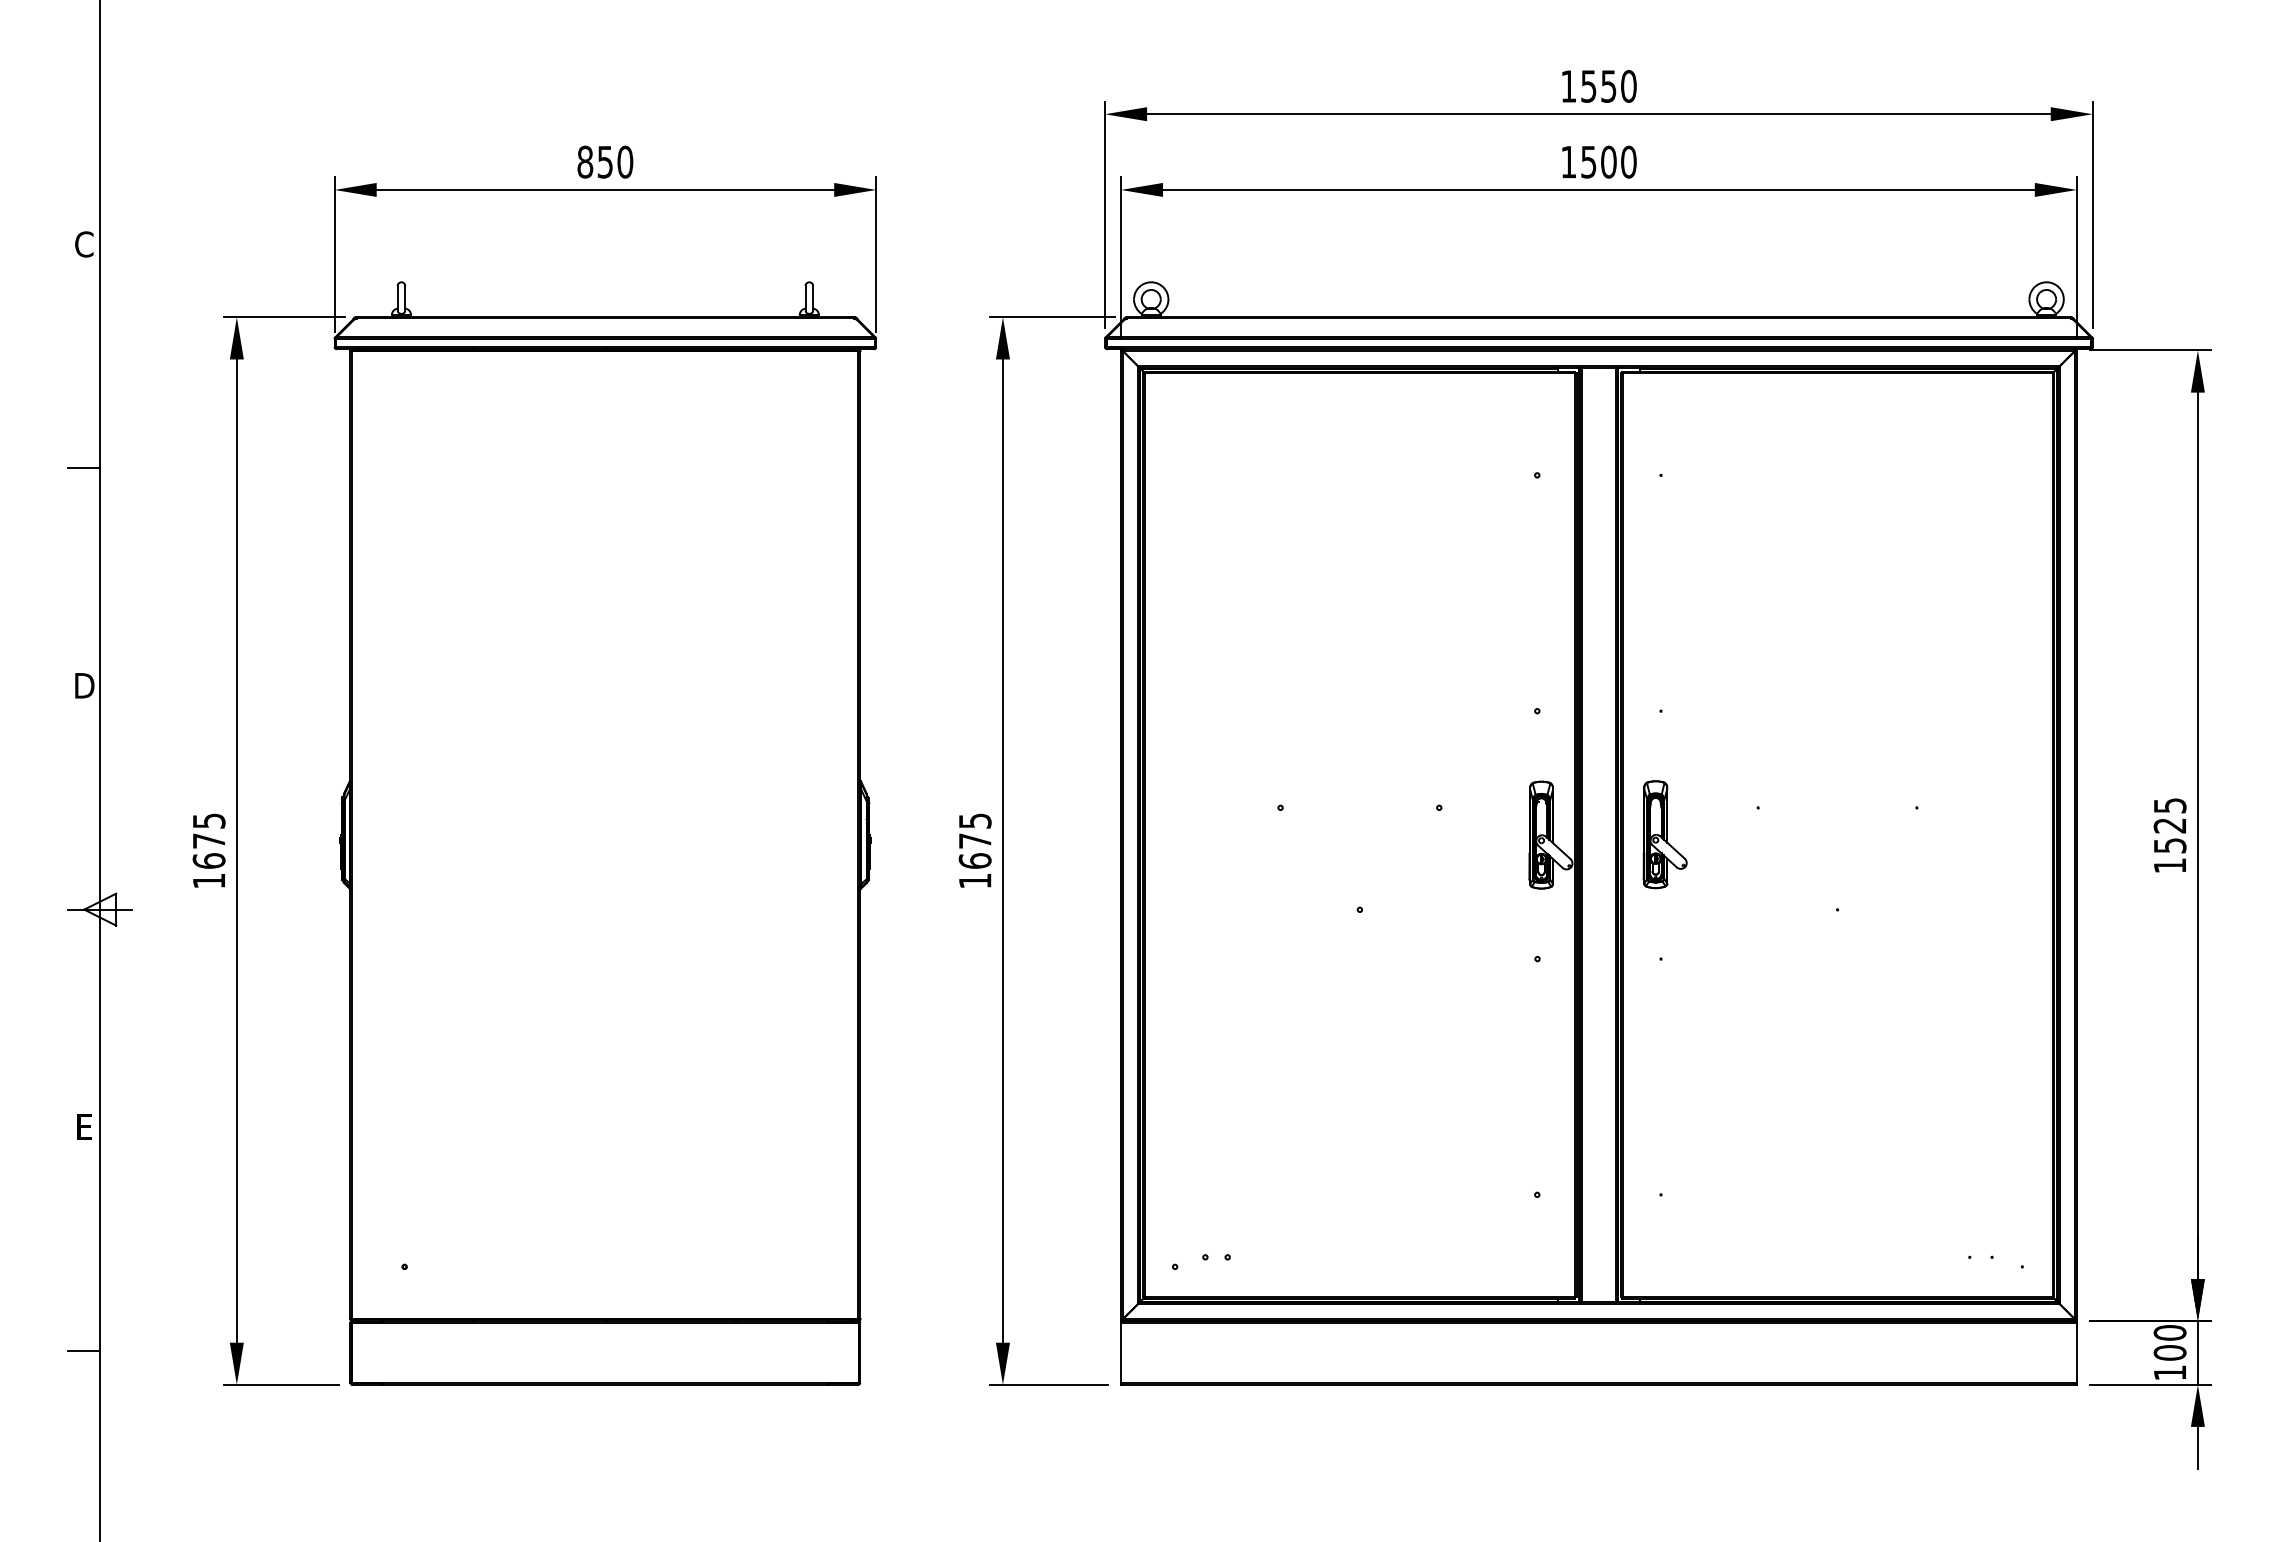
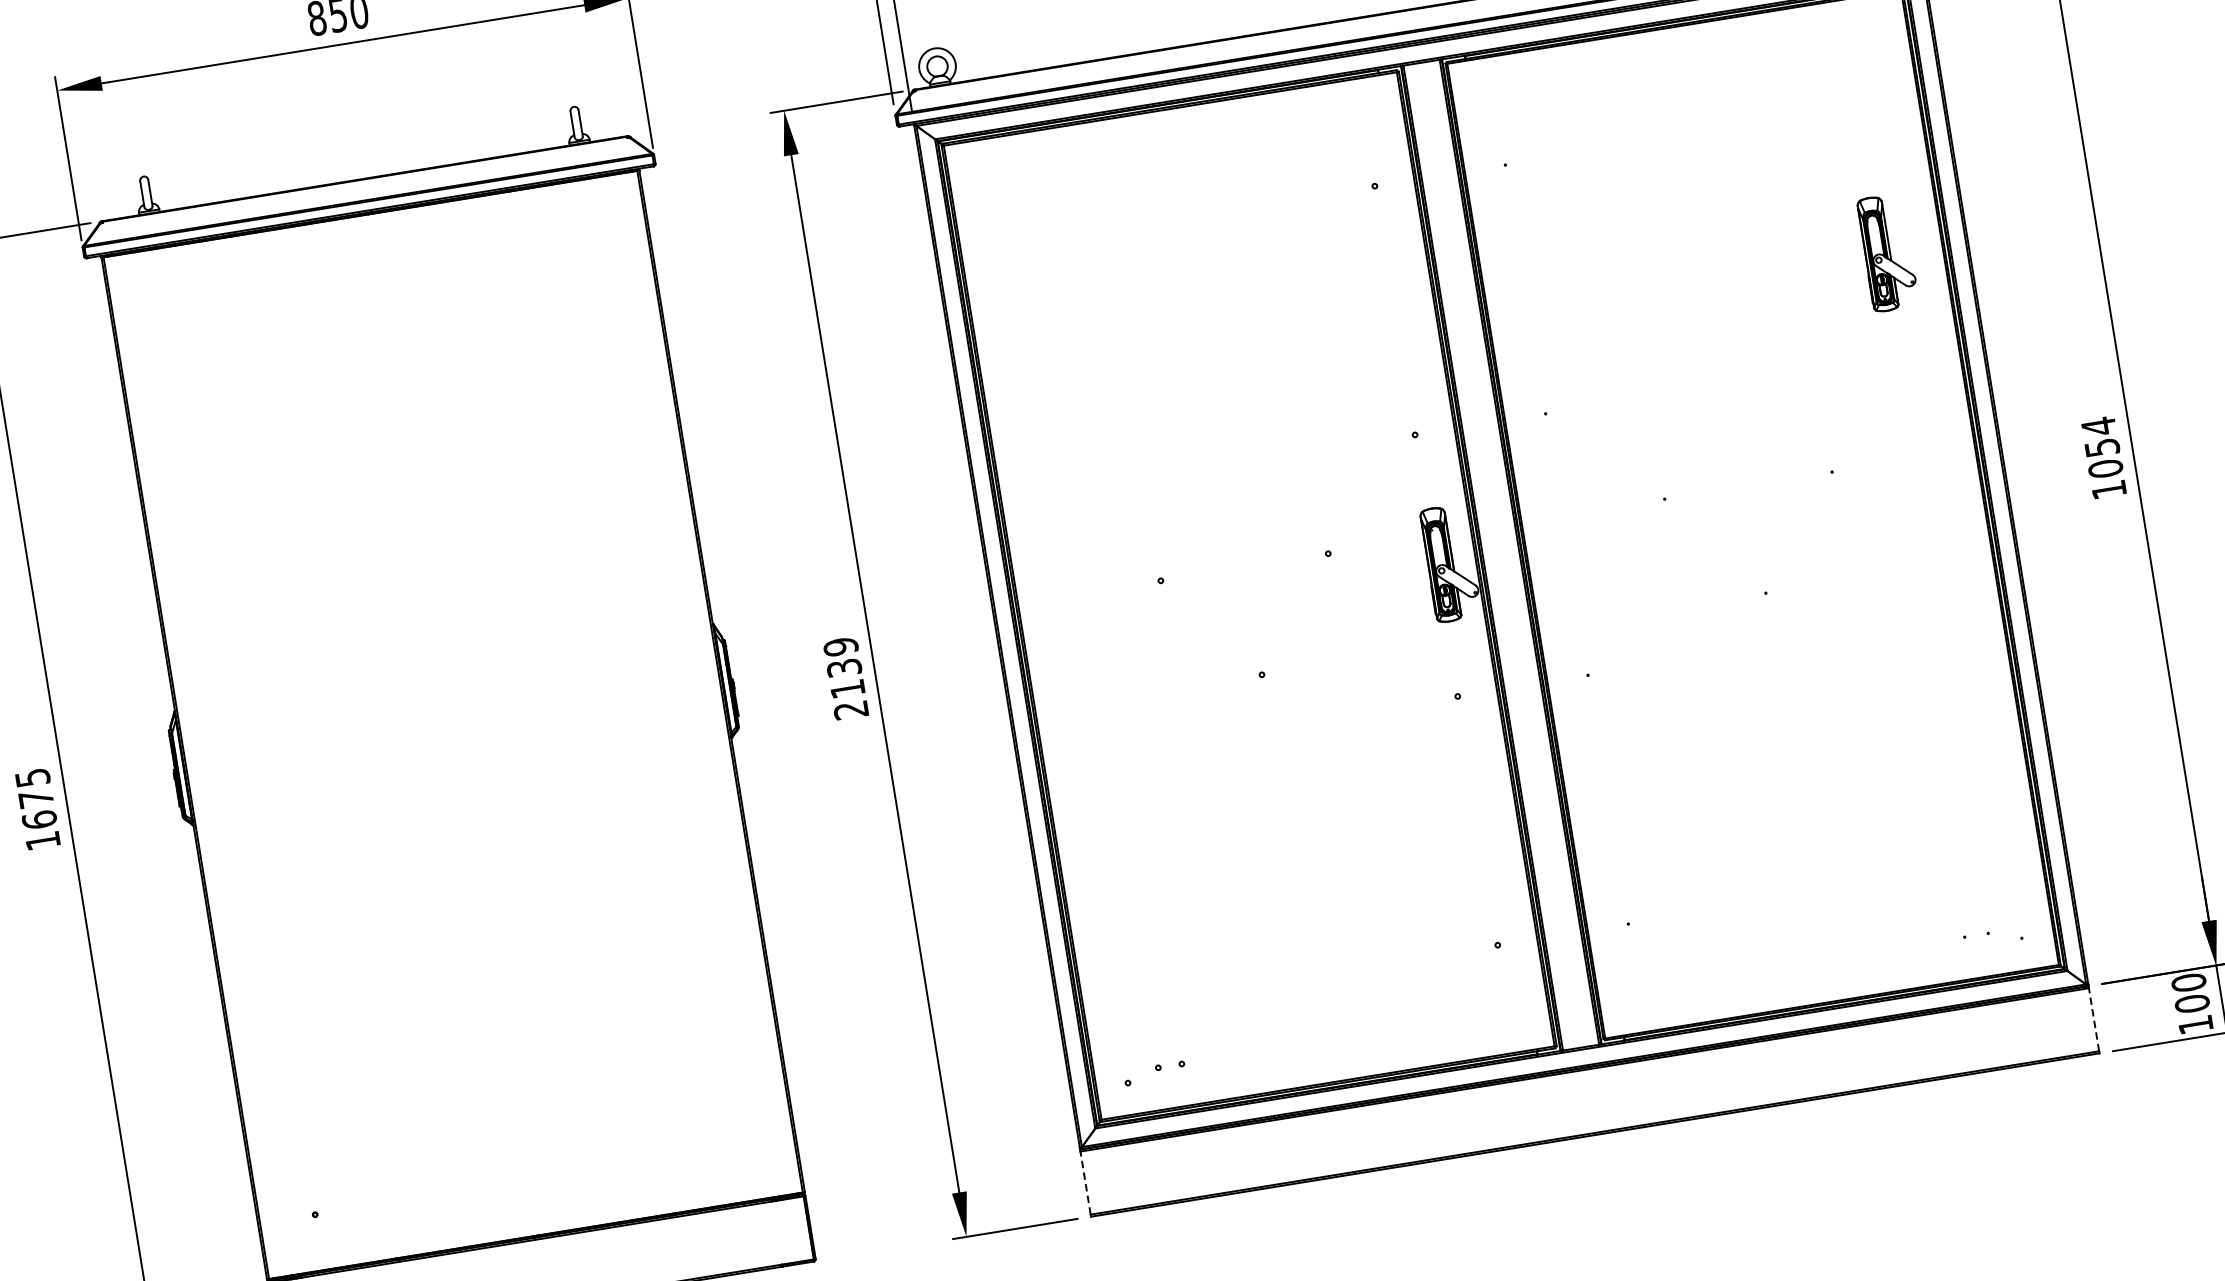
text: (2169, 825) -> (2101, 447), 1525 -> 1054
part: (1664, 834) -> (1887, 252), moved
text: (974, 850) -> (845, 678), 1675 -> 2139
line: (1120, 1352) -> (1085, 1182), solid -> dashed
line: (2076, 1352) -> (2093, 1019), solid -> dashed

